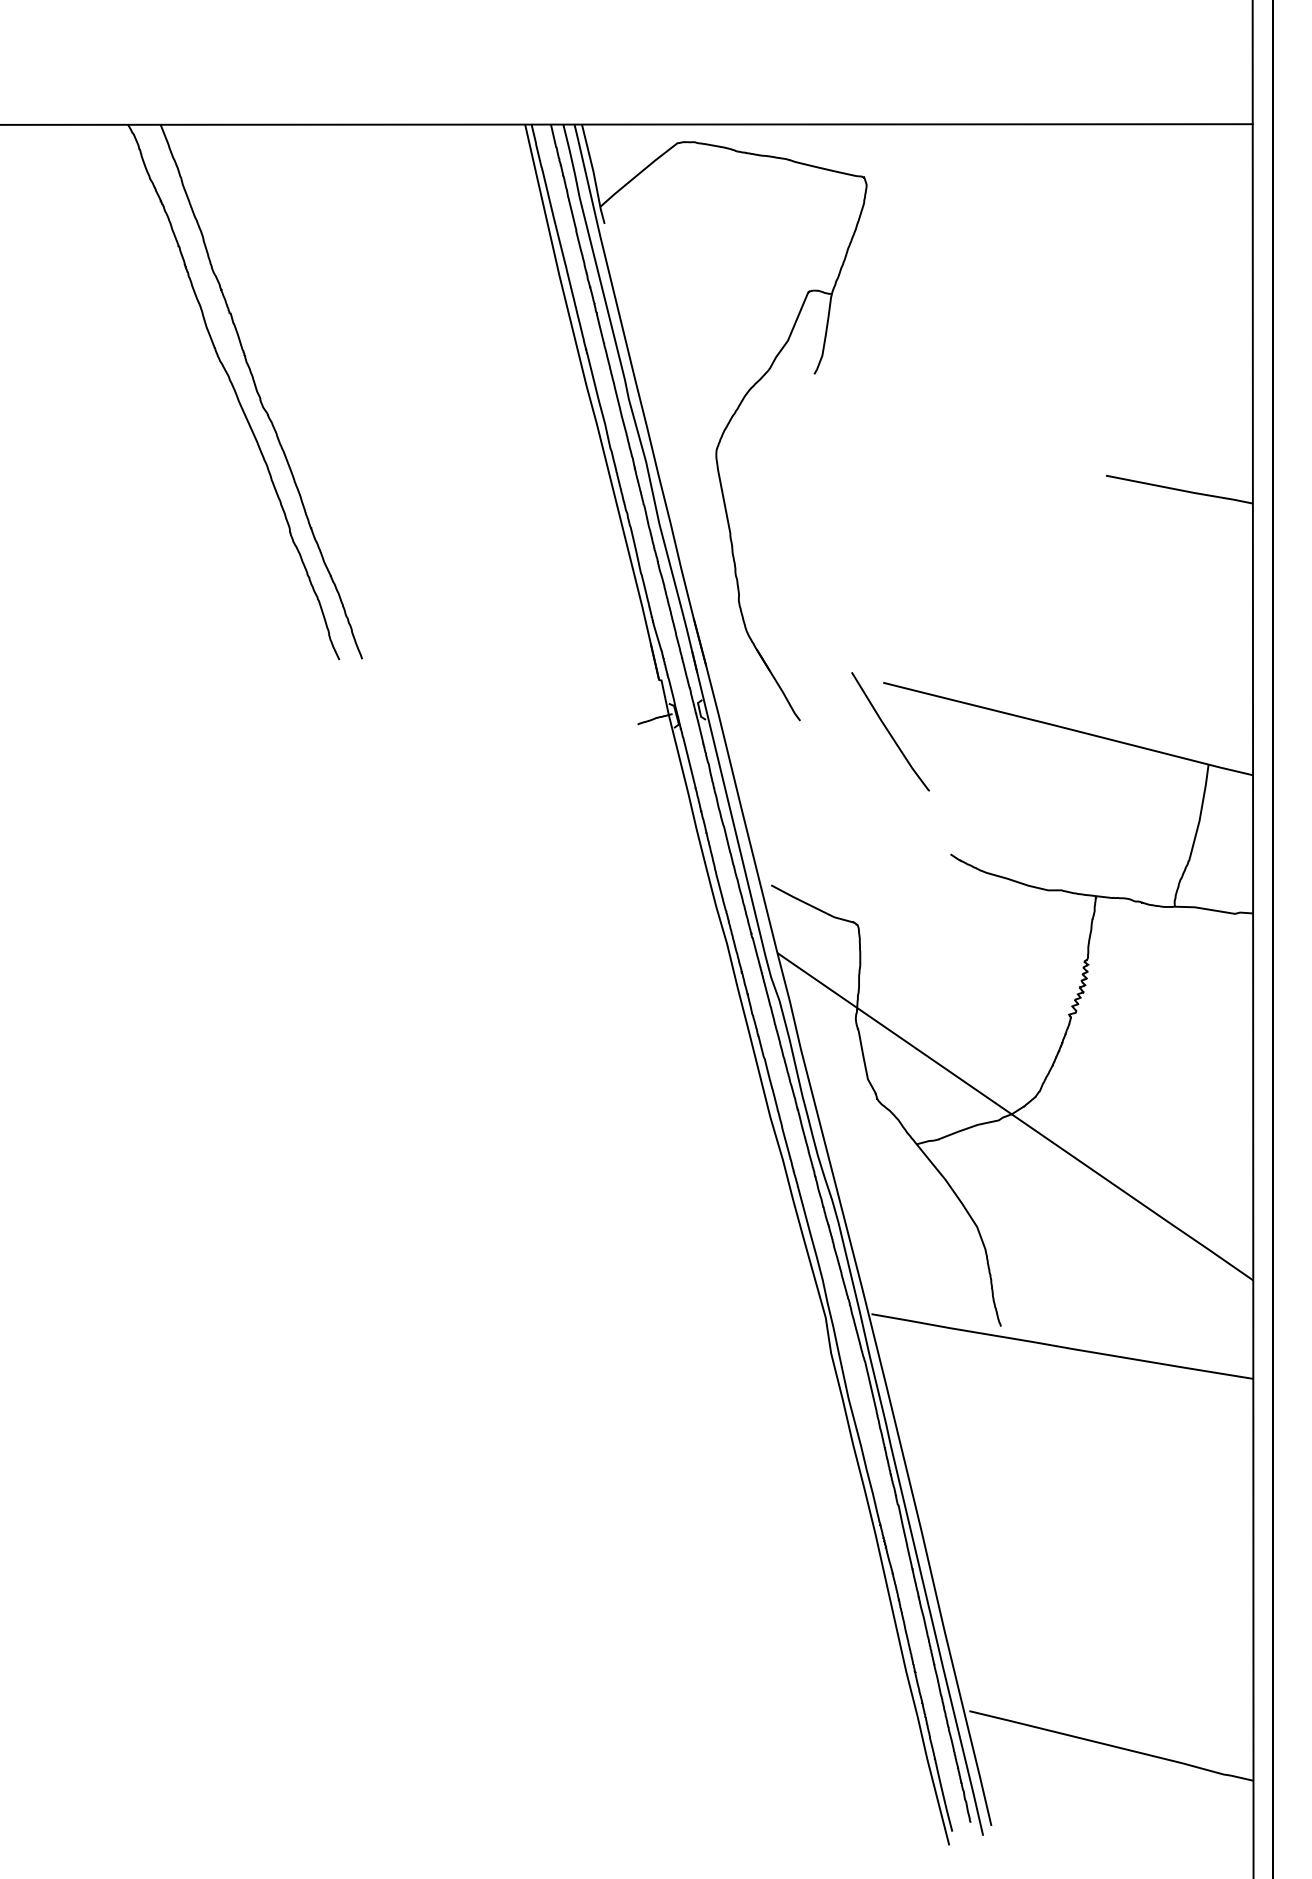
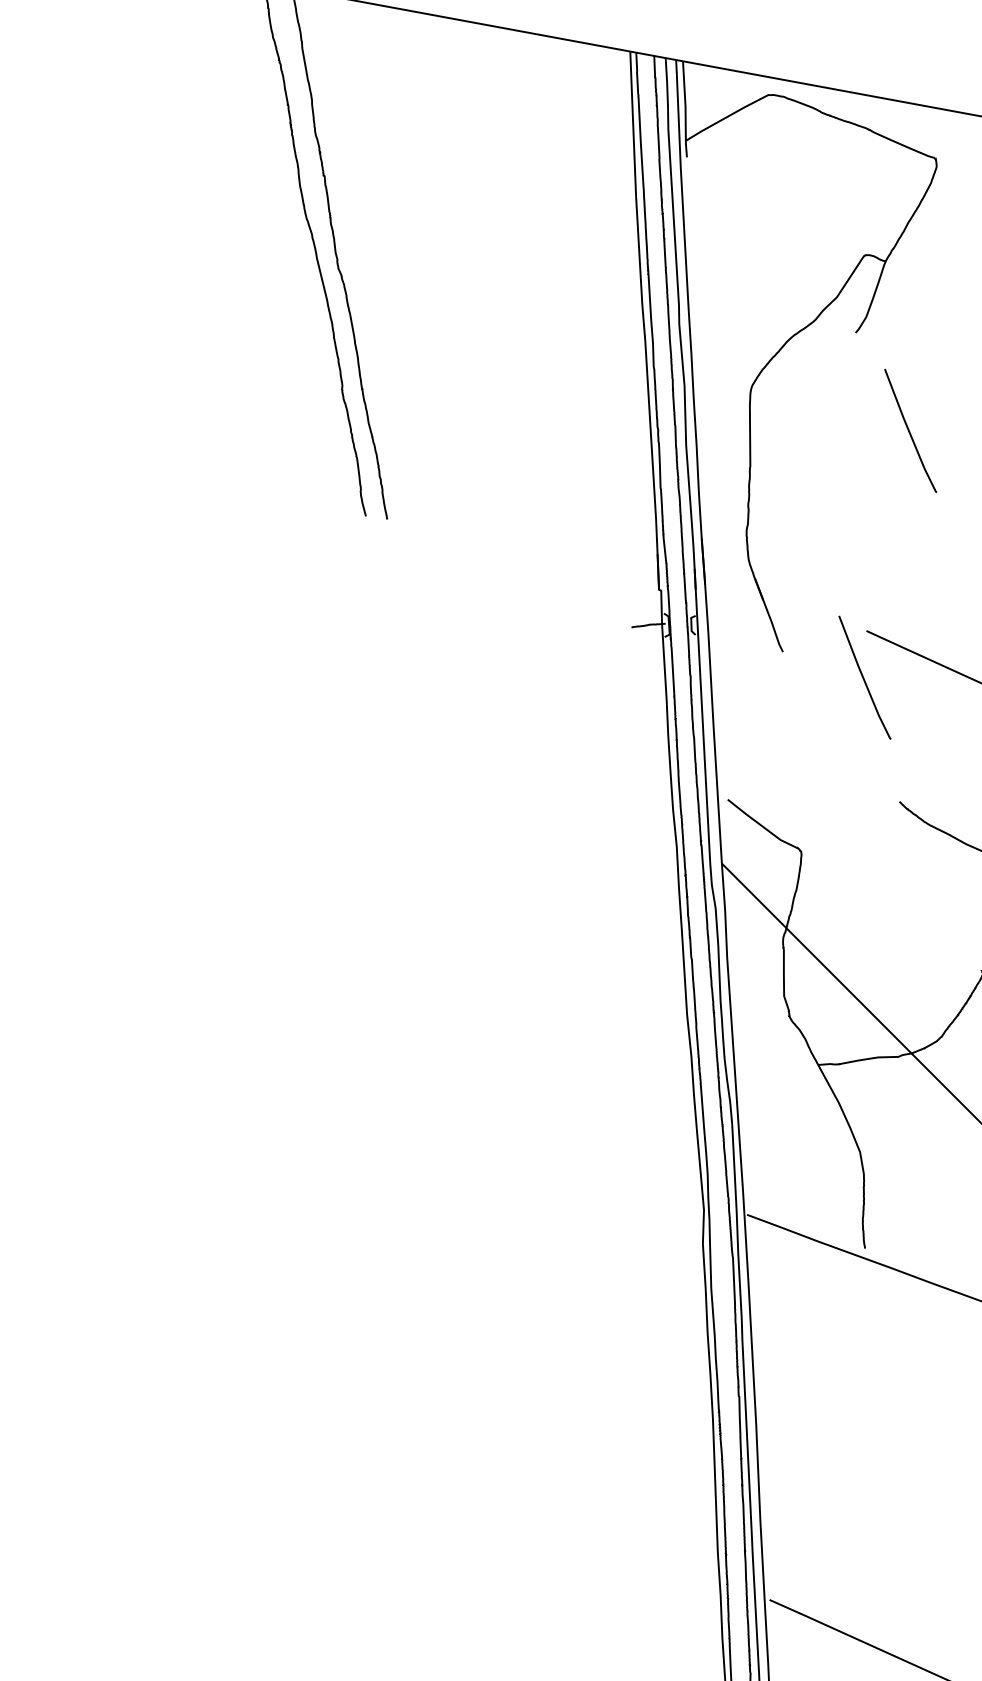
line: (889, 465) -> (909, 430), added

